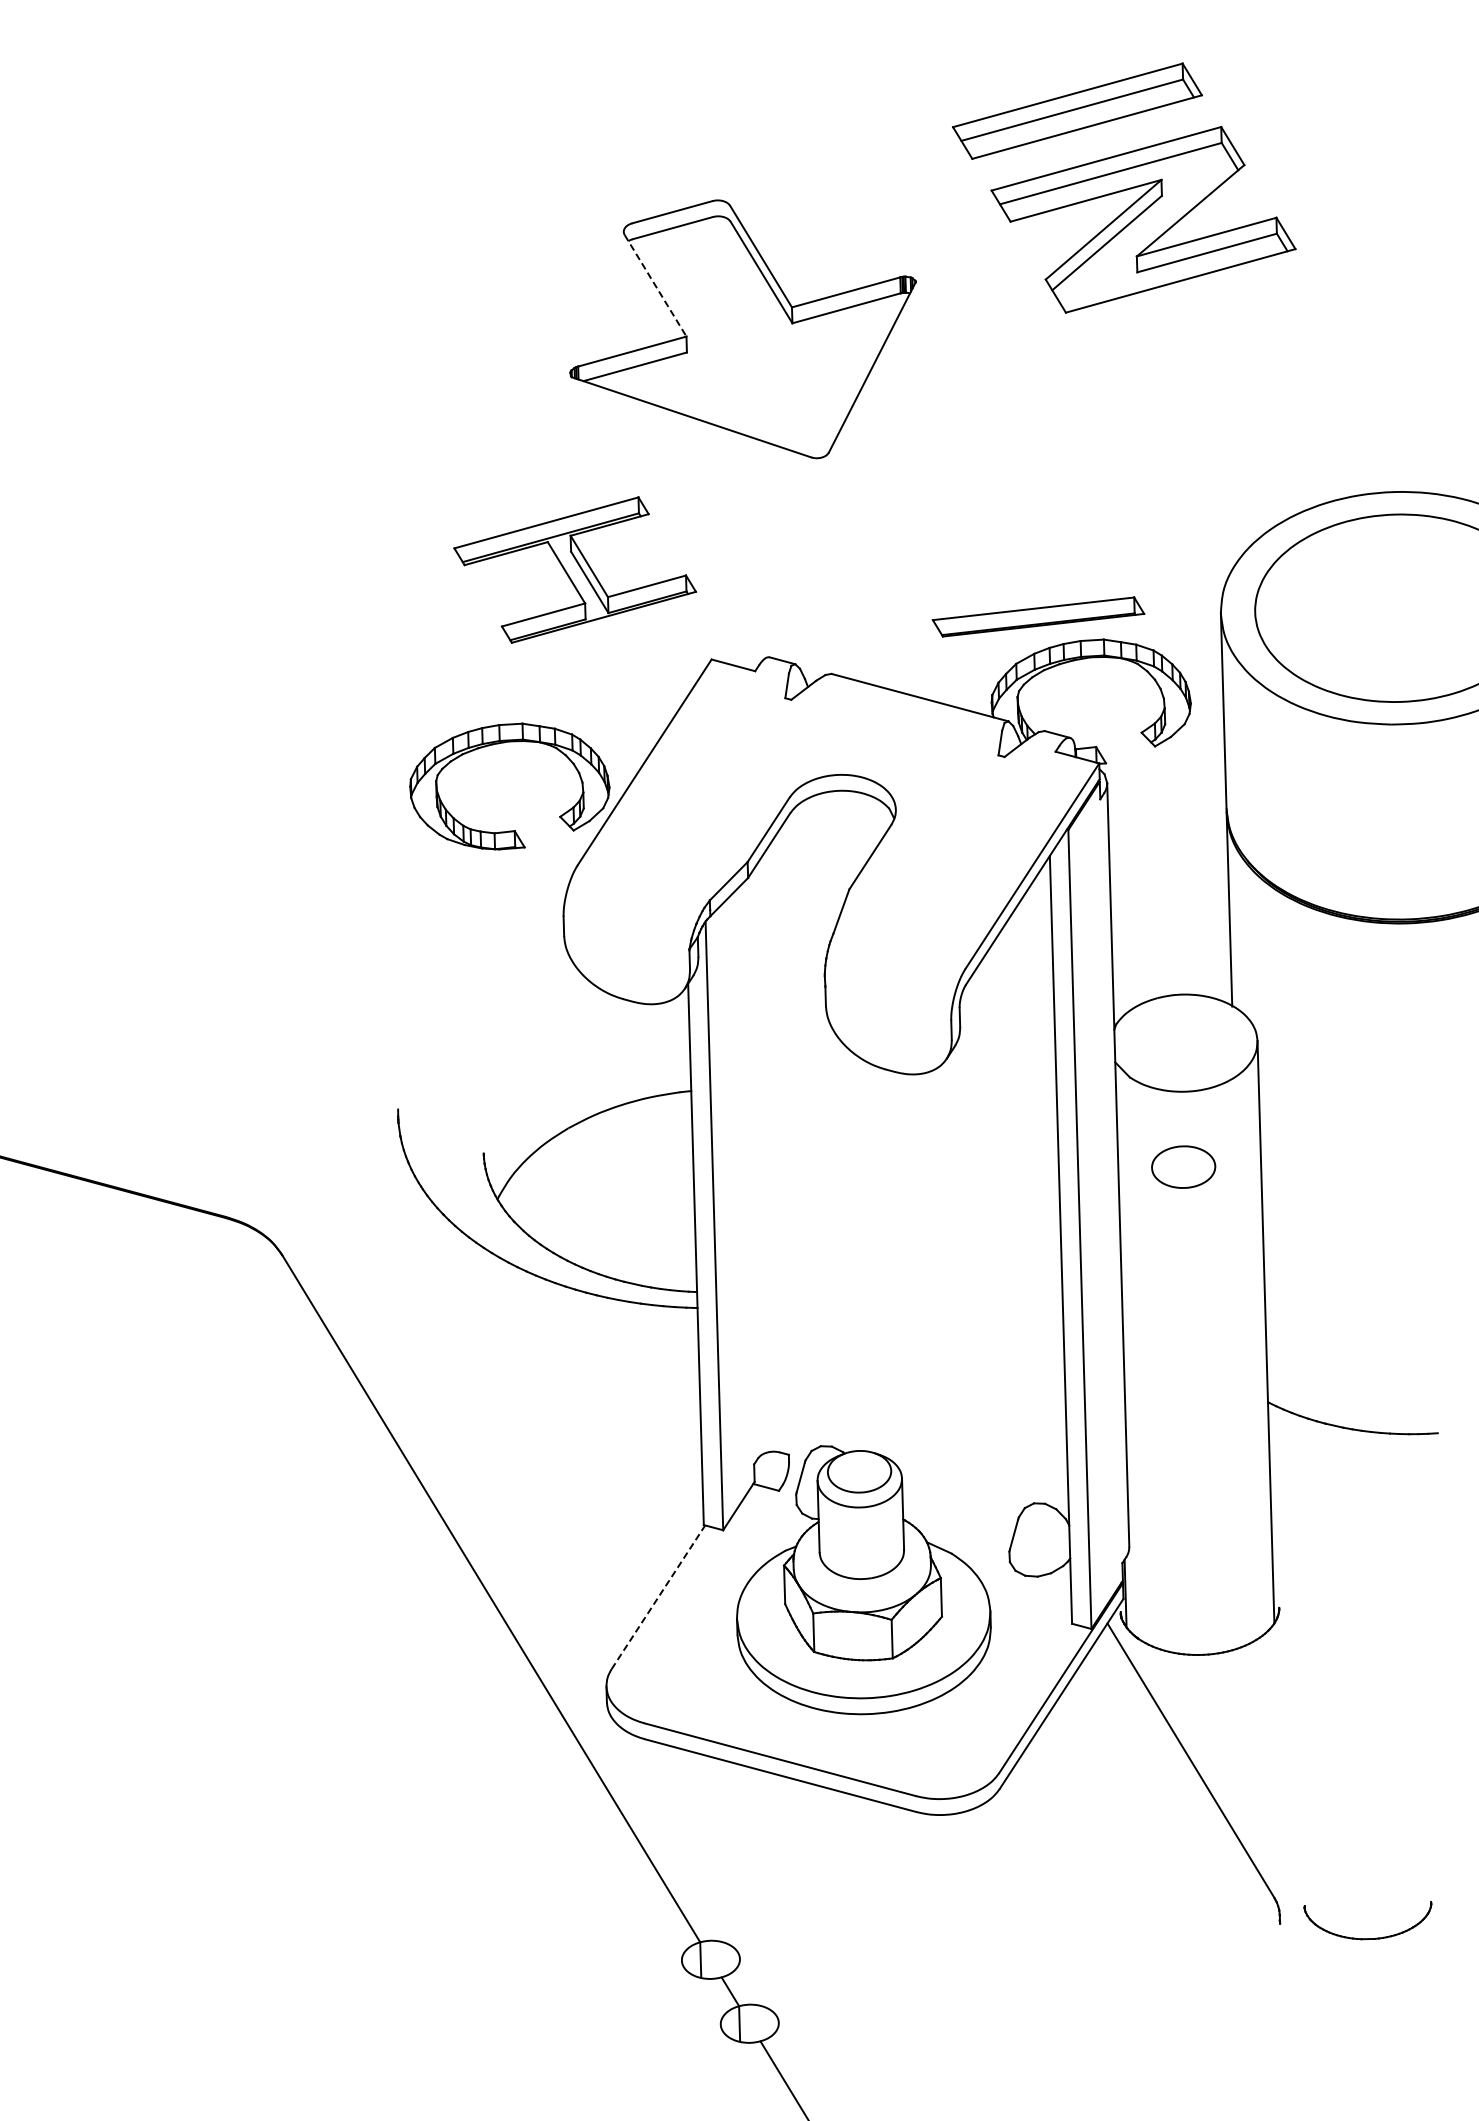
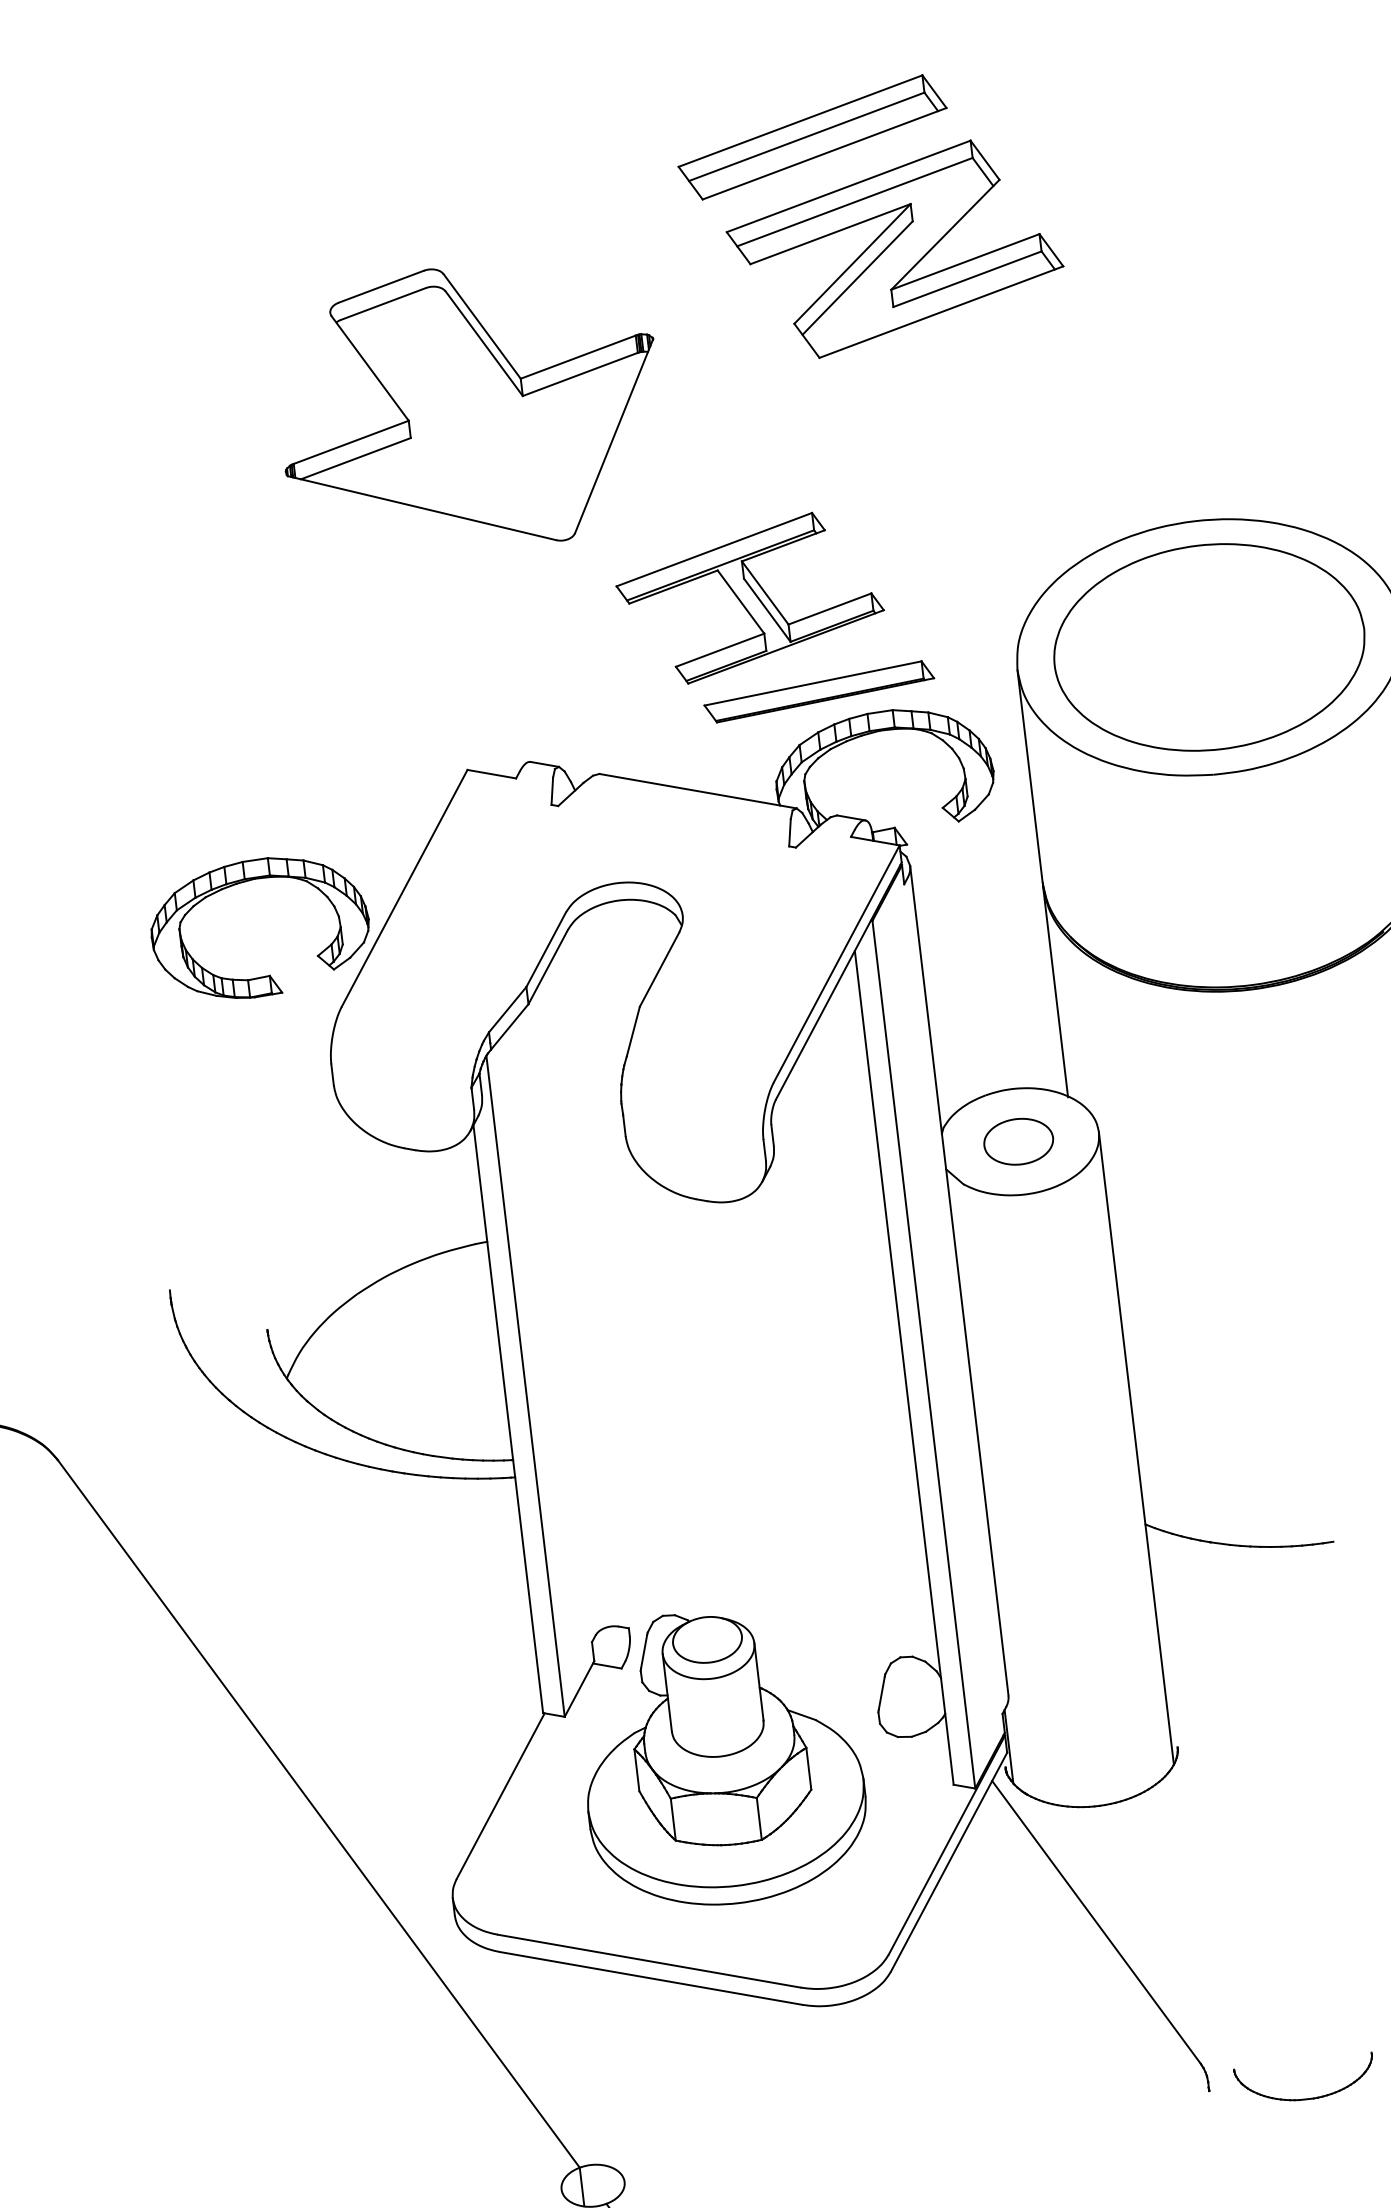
line: (655, 286) -> (370, 369), dashed -> solid
part: (574, 569) -> (749, 597), moved
part: (1183, 1166) -> (1018, 1141), moved
line: (658, 1597) -> (500, 1796), dashed -> solid

